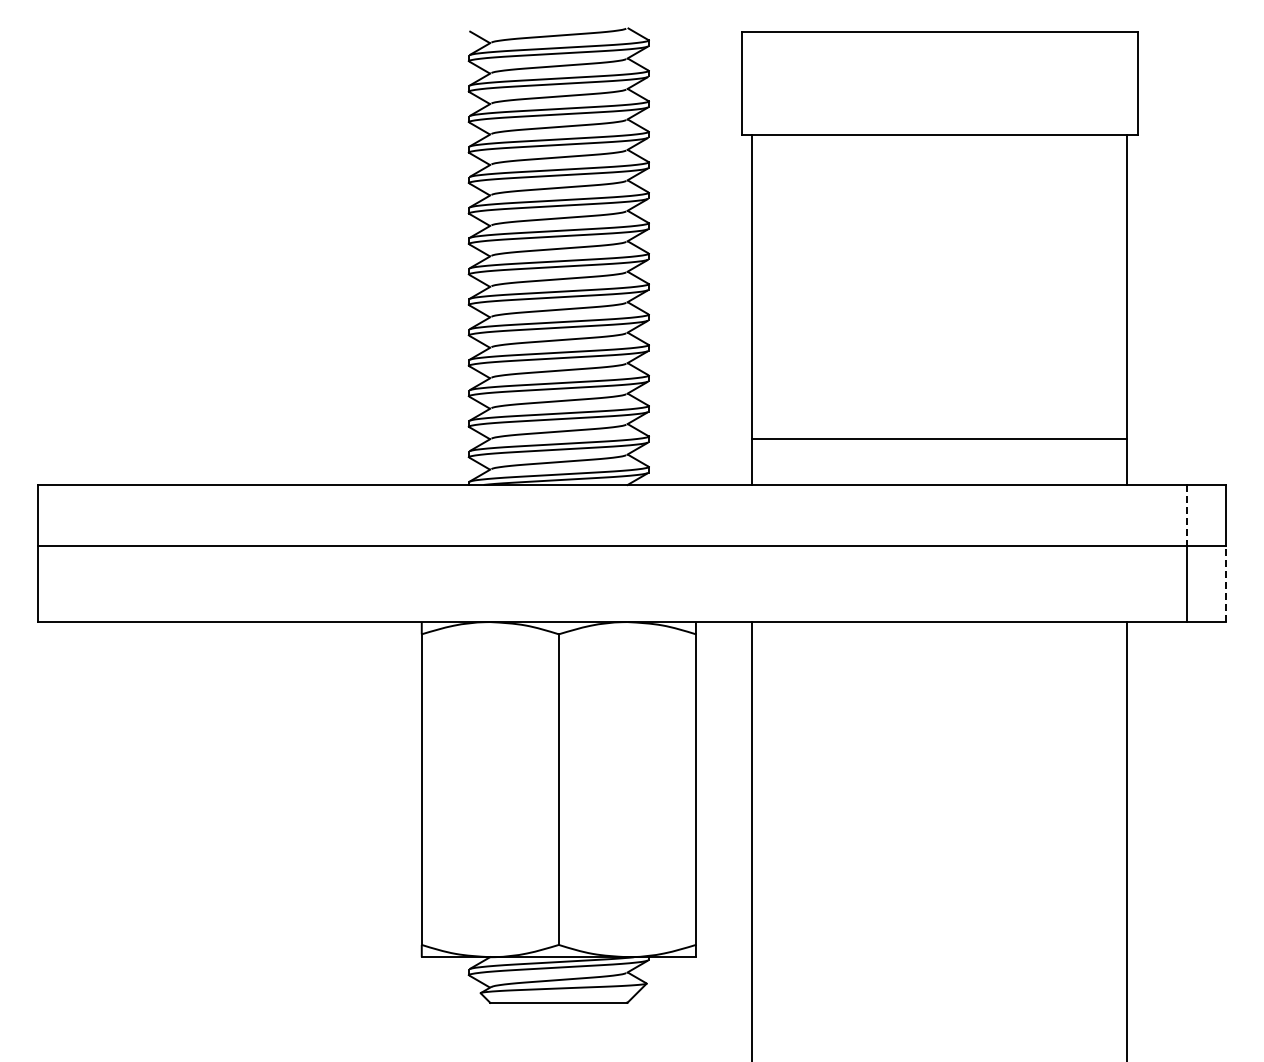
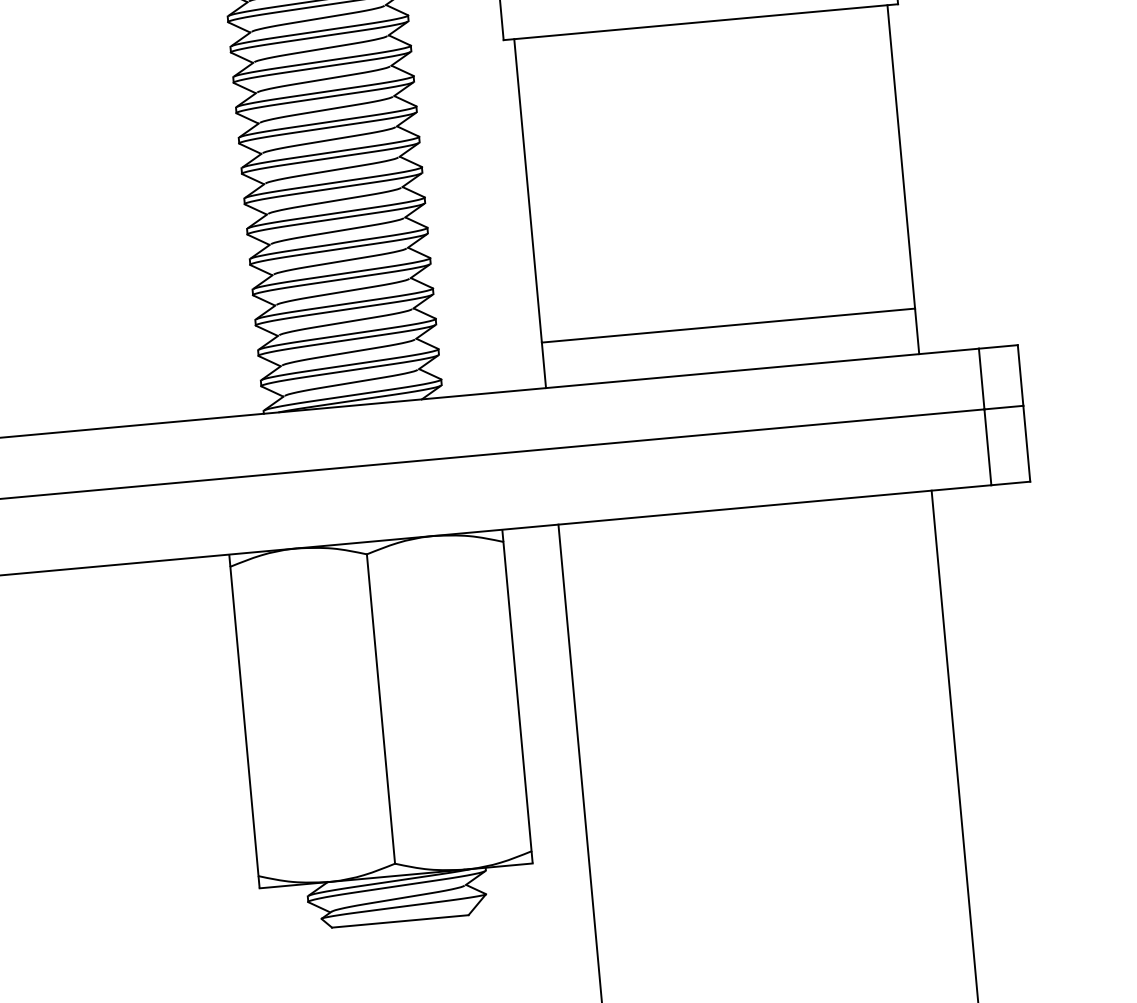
line: (1187, 515) -> (982, 379), dashed -> solid
line: (1226, 583) -> (1027, 443), dashed -> solid

